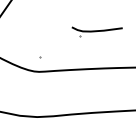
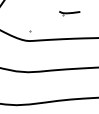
part: (97, 31) -> (69, 13), size x0.6

